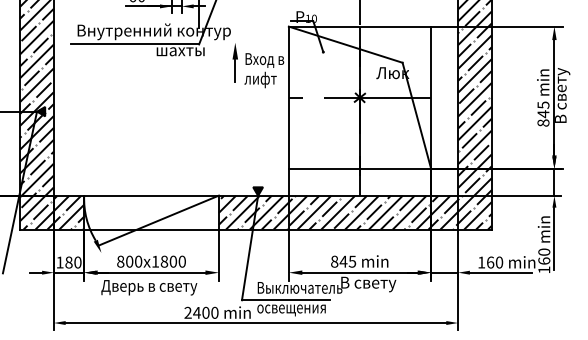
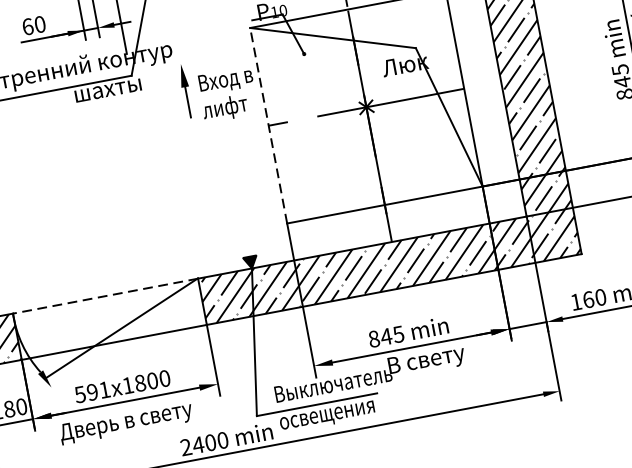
line: (288, 97) -> (268, 125), solid -> dashed
line: (151, 195) -> (105, 295), solid -> dashed
text: (129, 261) -> (92, 392), 800 -> 591

